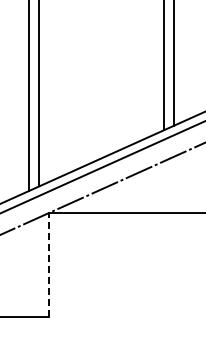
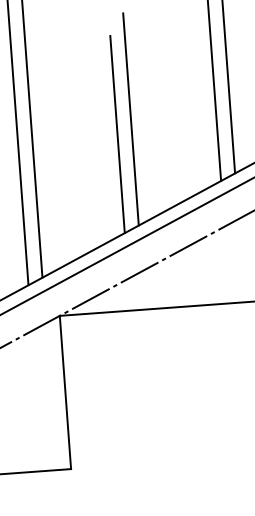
line: (106, 83) -> (130, 118), added
line: (96, 93) -> (117, 134), added
line: (48, 265) -> (65, 393), dashed -> solid

